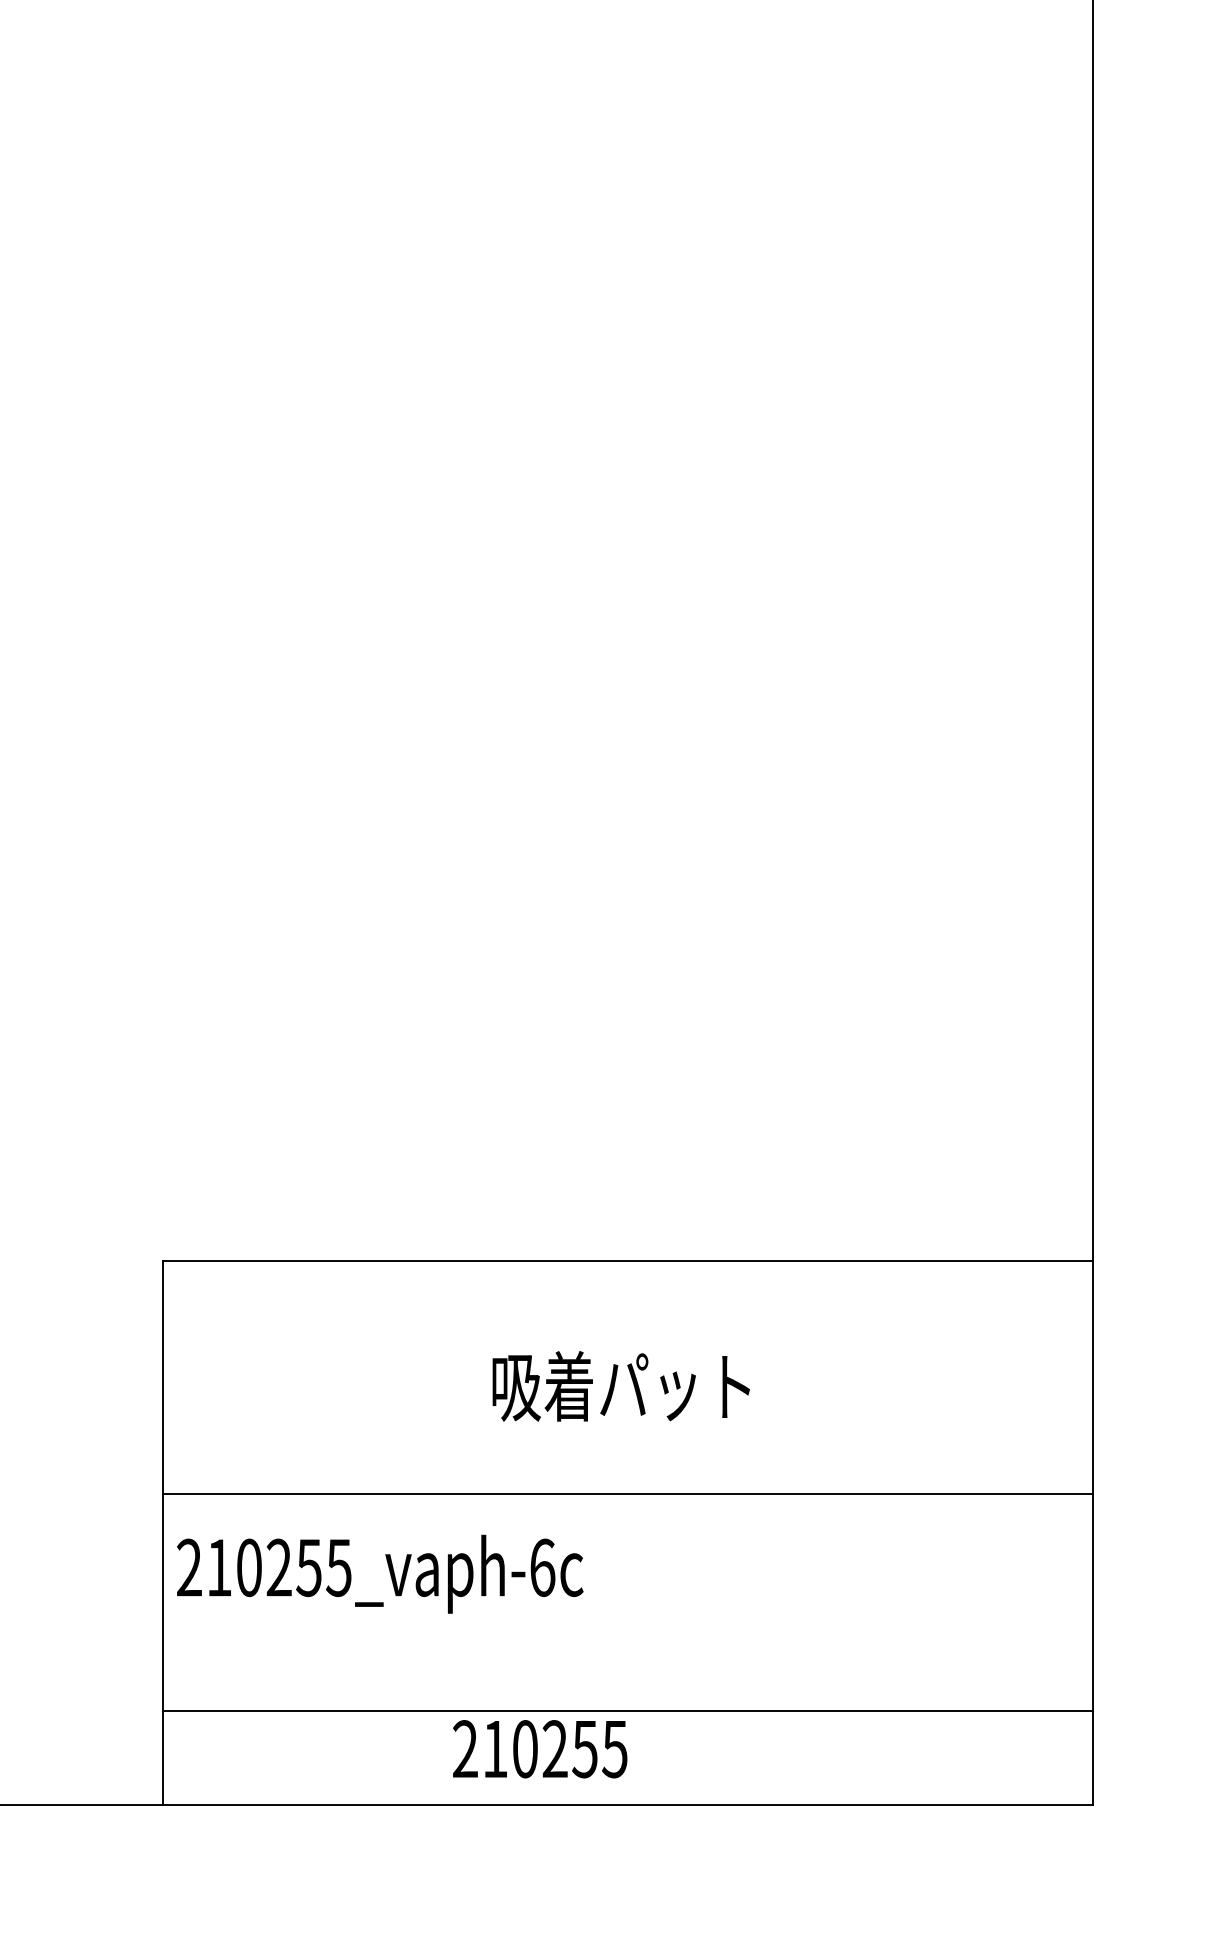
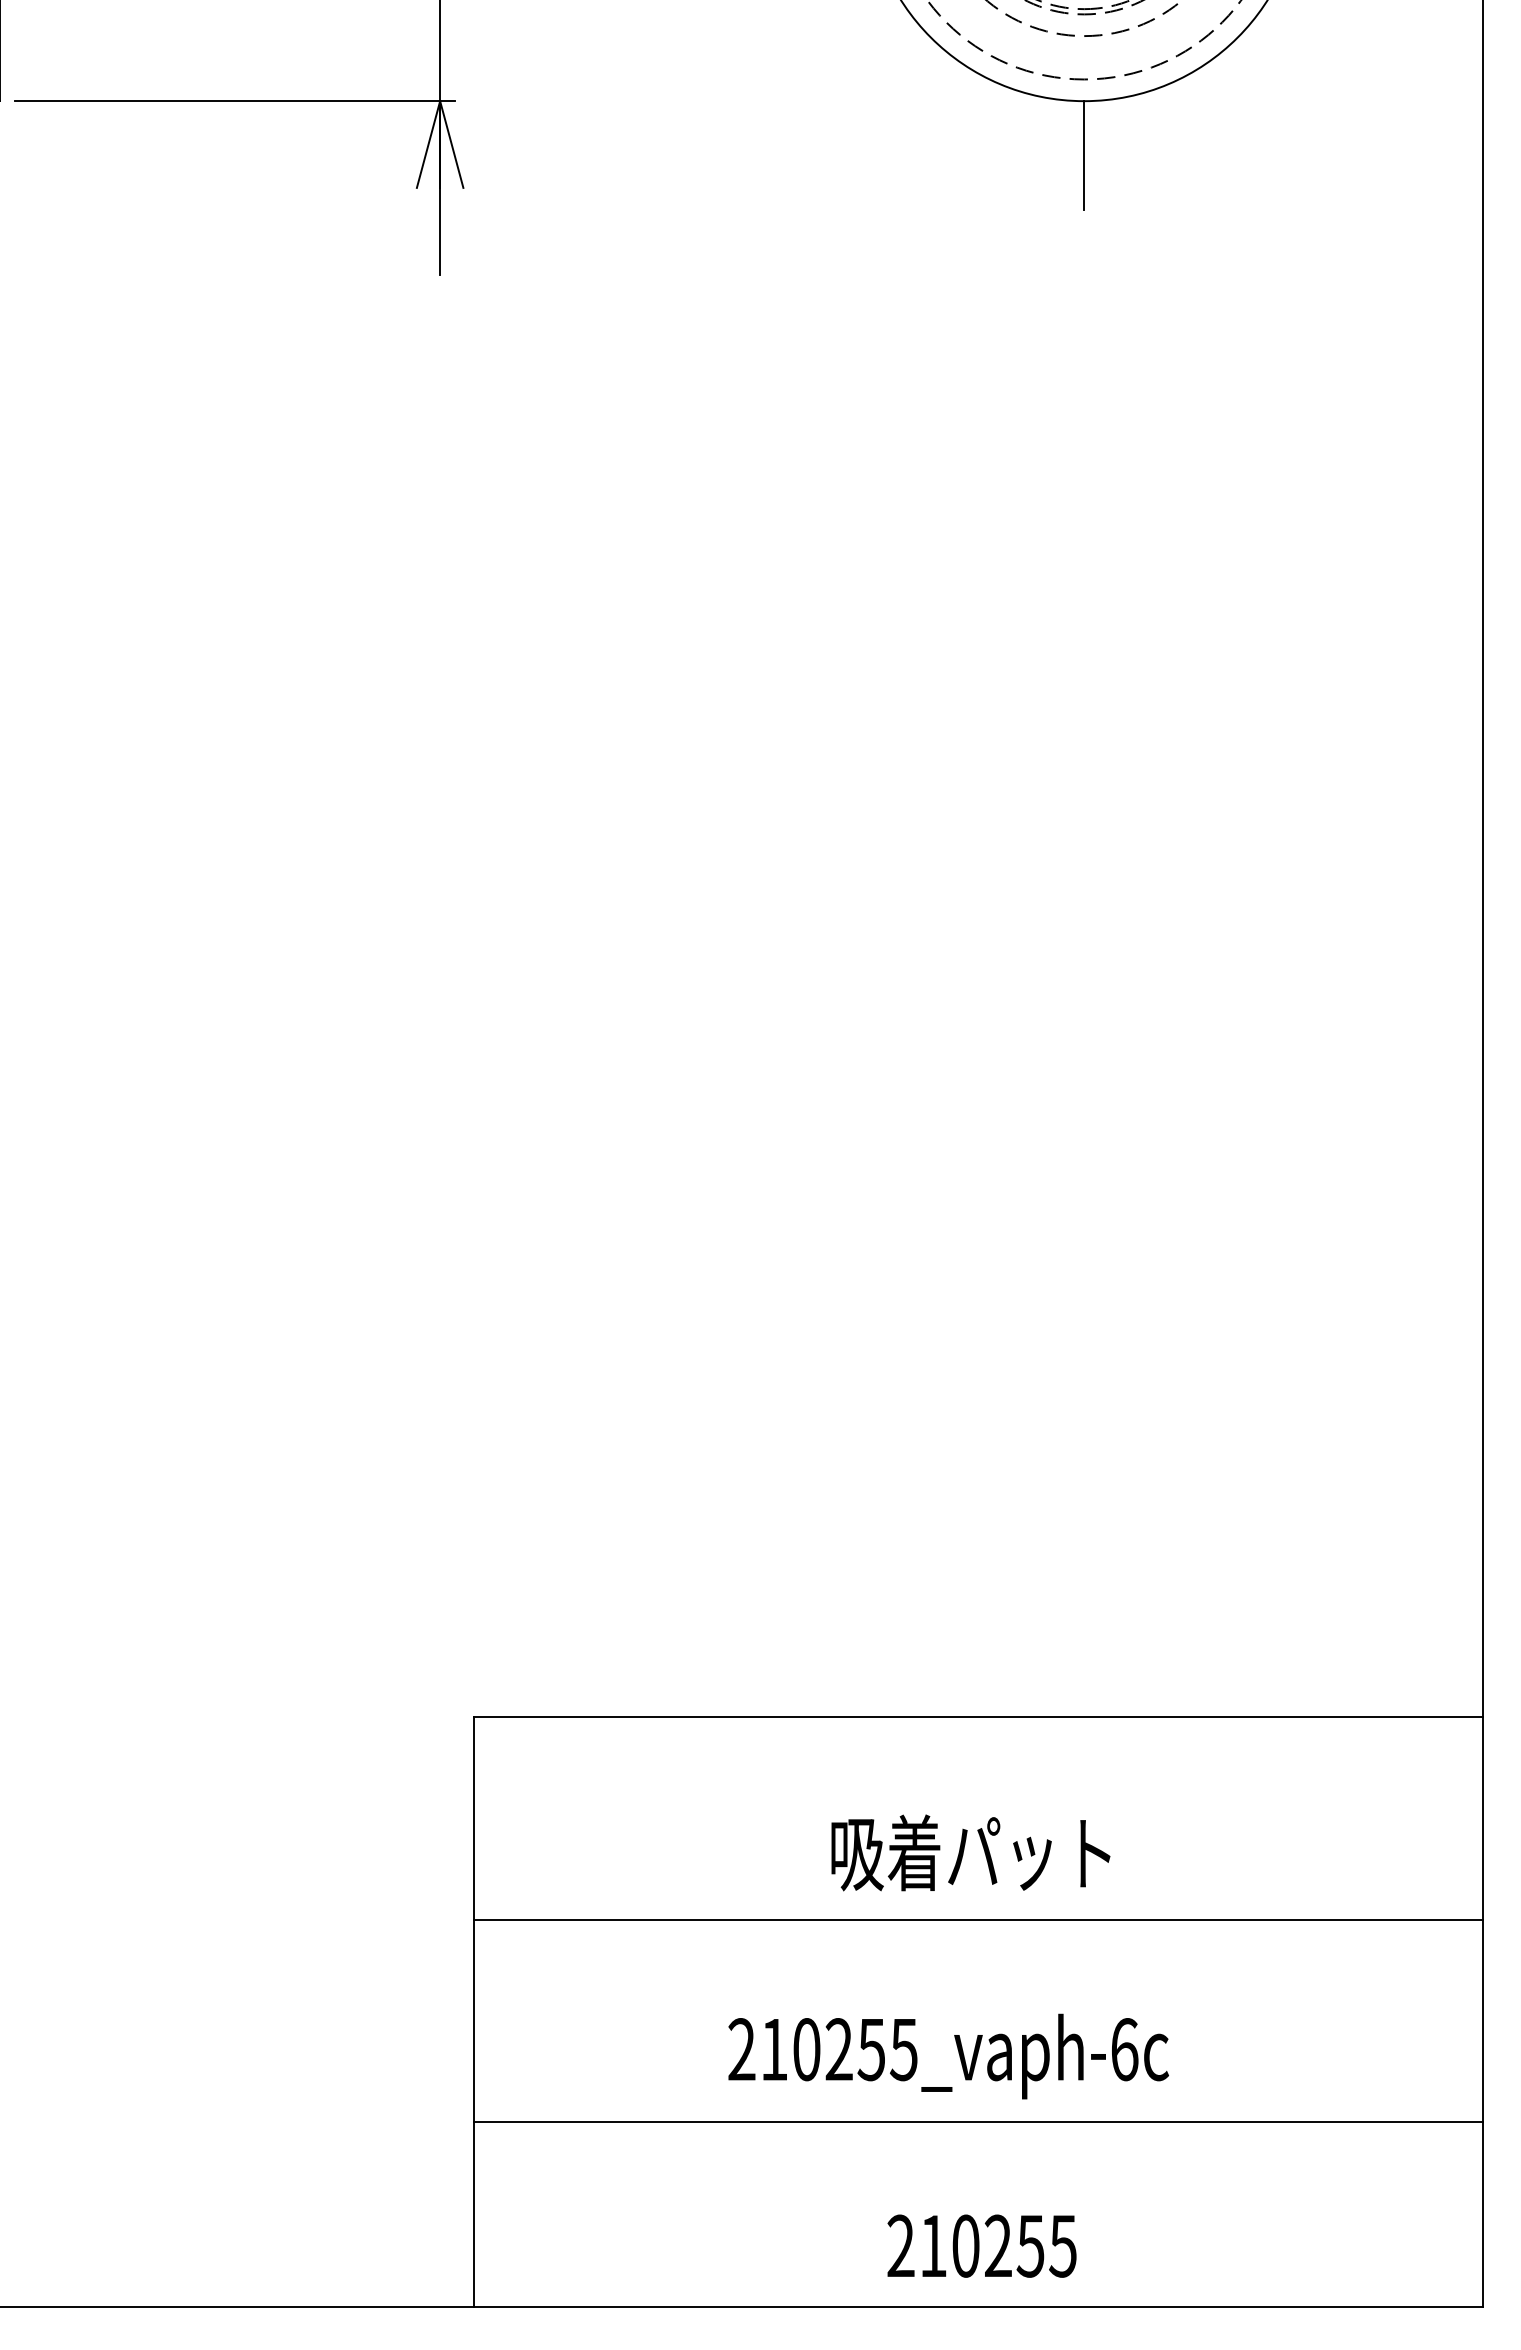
line: (627, 1493) -> (977, 1919), moved
text: (380, 1574) -> (948, 2056), moved
line: (627, 1711) -> (977, 2122), moved
text: (539, 1748) -> (981, 2245), moved

